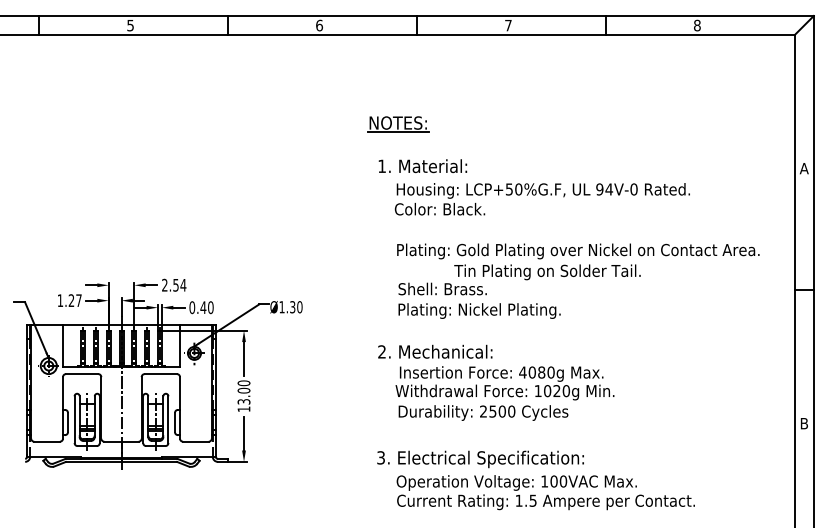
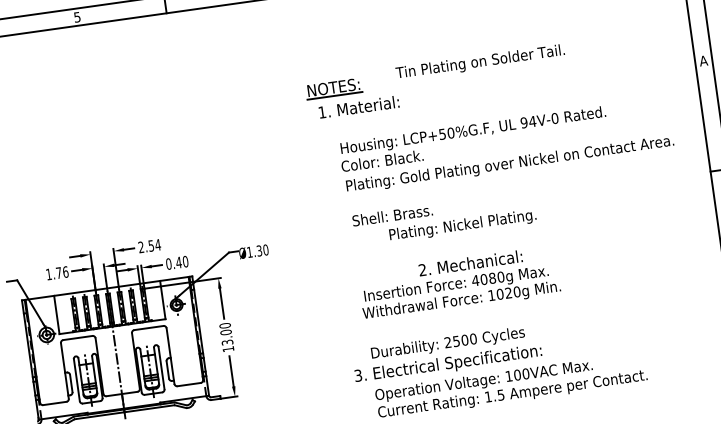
part: (398, 124) -> (334, 88), moved
text: (541, 199) -> (472, 139), moved
text: (547, 272) -> (480, 62), moved
text: (74, 300) -> (61, 272), 1.27 -> 1.76
text: (479, 310) -> (462, 225), moved
text: (435, 351) -> (470, 262), moved
text: (483, 412) -> (448, 343), moved

